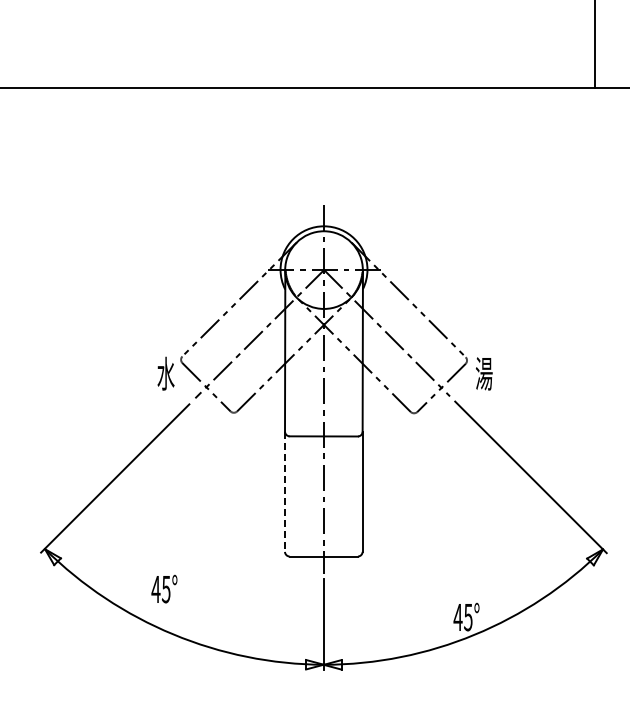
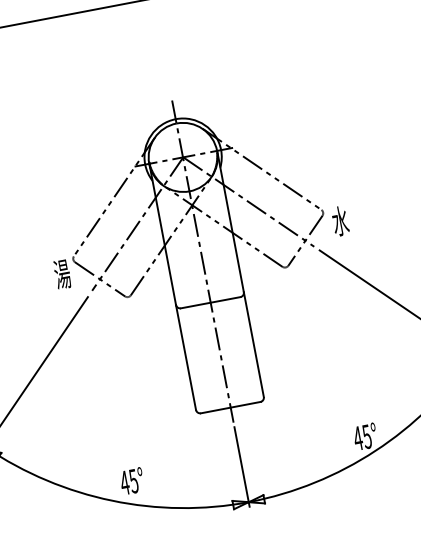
text: (165, 373) -> (61, 274), 水 -> 湯
text: (483, 373) -> (339, 221), 湯 -> 水
line: (284, 492) -> (185, 358), dashed -> solid
text: (164, 588) -> (132, 480), moved

